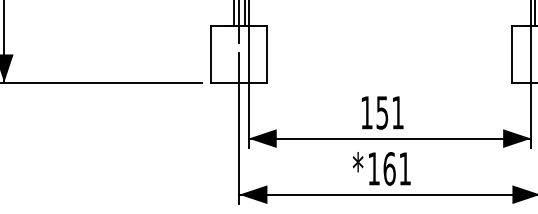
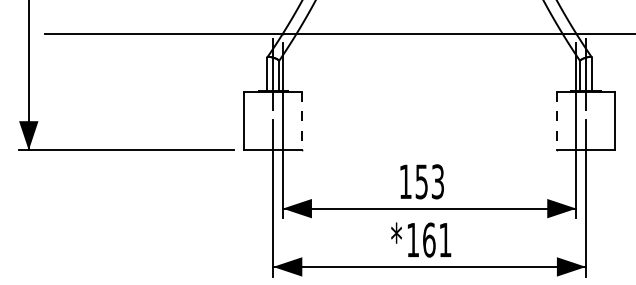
line: (267, 54) -> (302, 121), solid -> dashed
line: (512, 54) -> (556, 121), solid -> dashed
text: (397, 112) -> (437, 181), 151 -> 153

